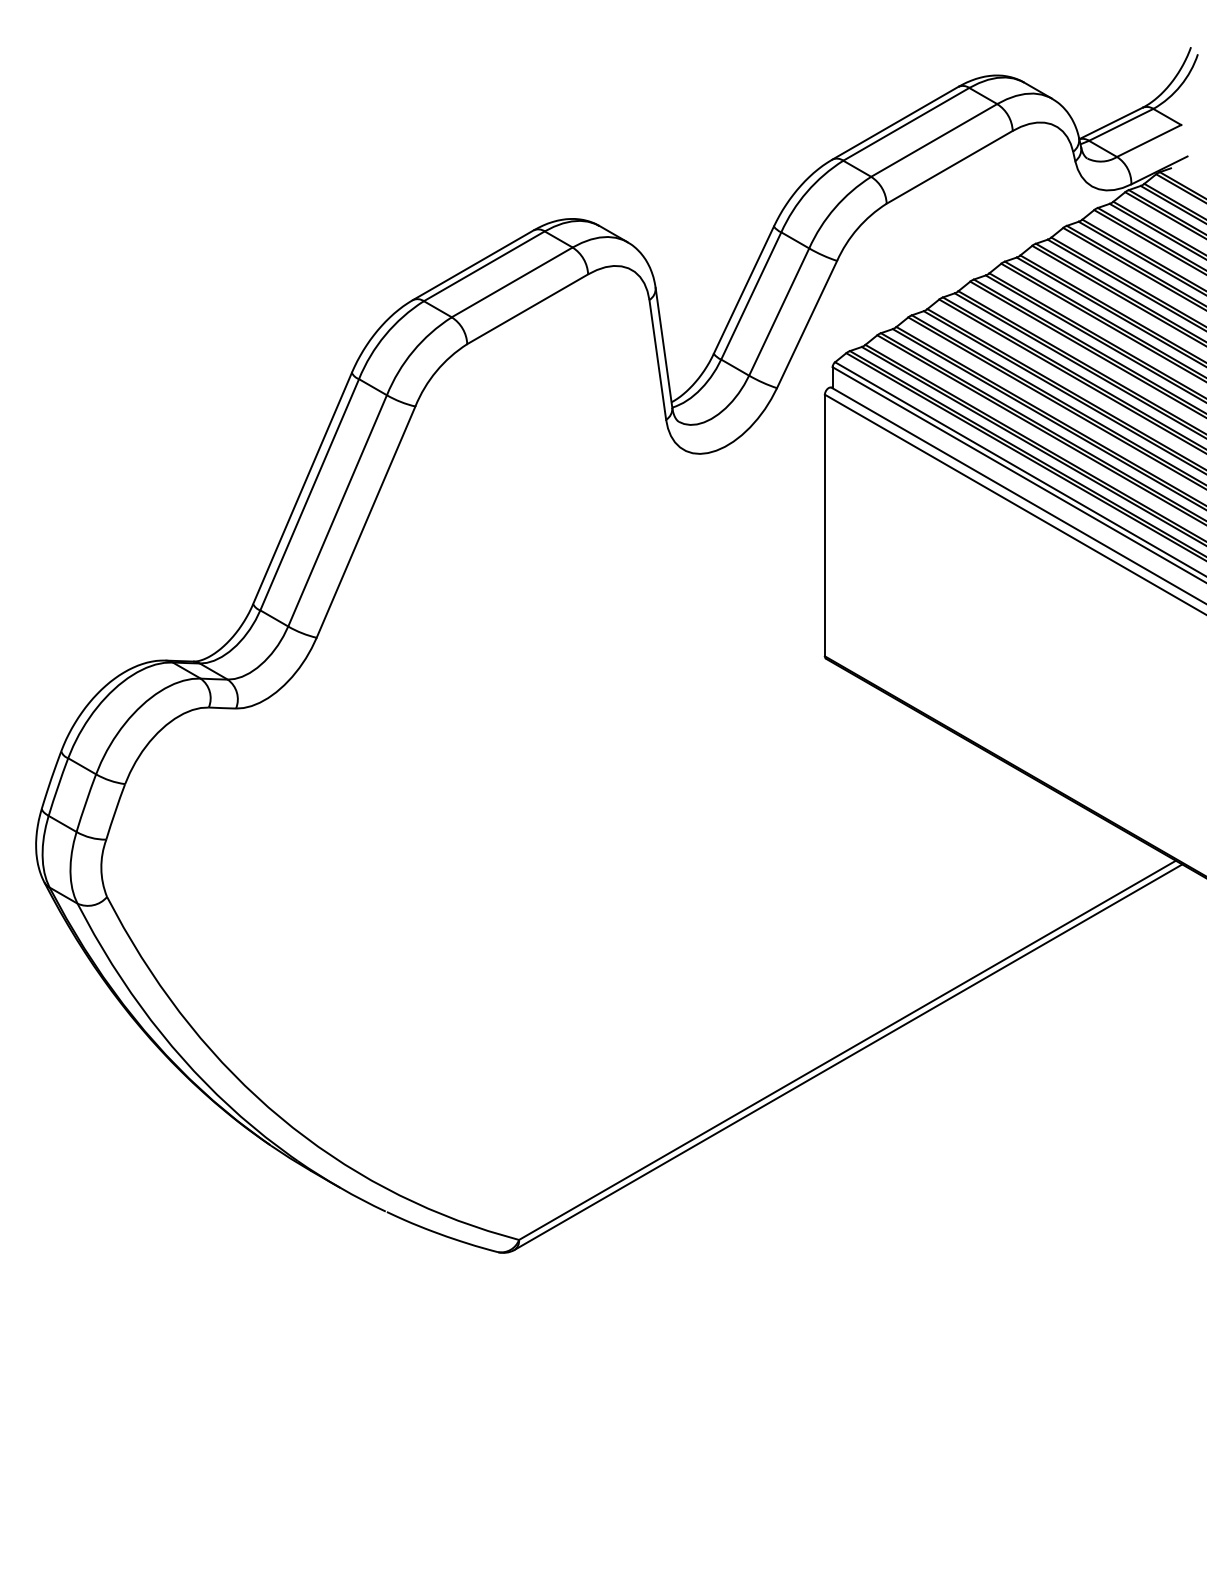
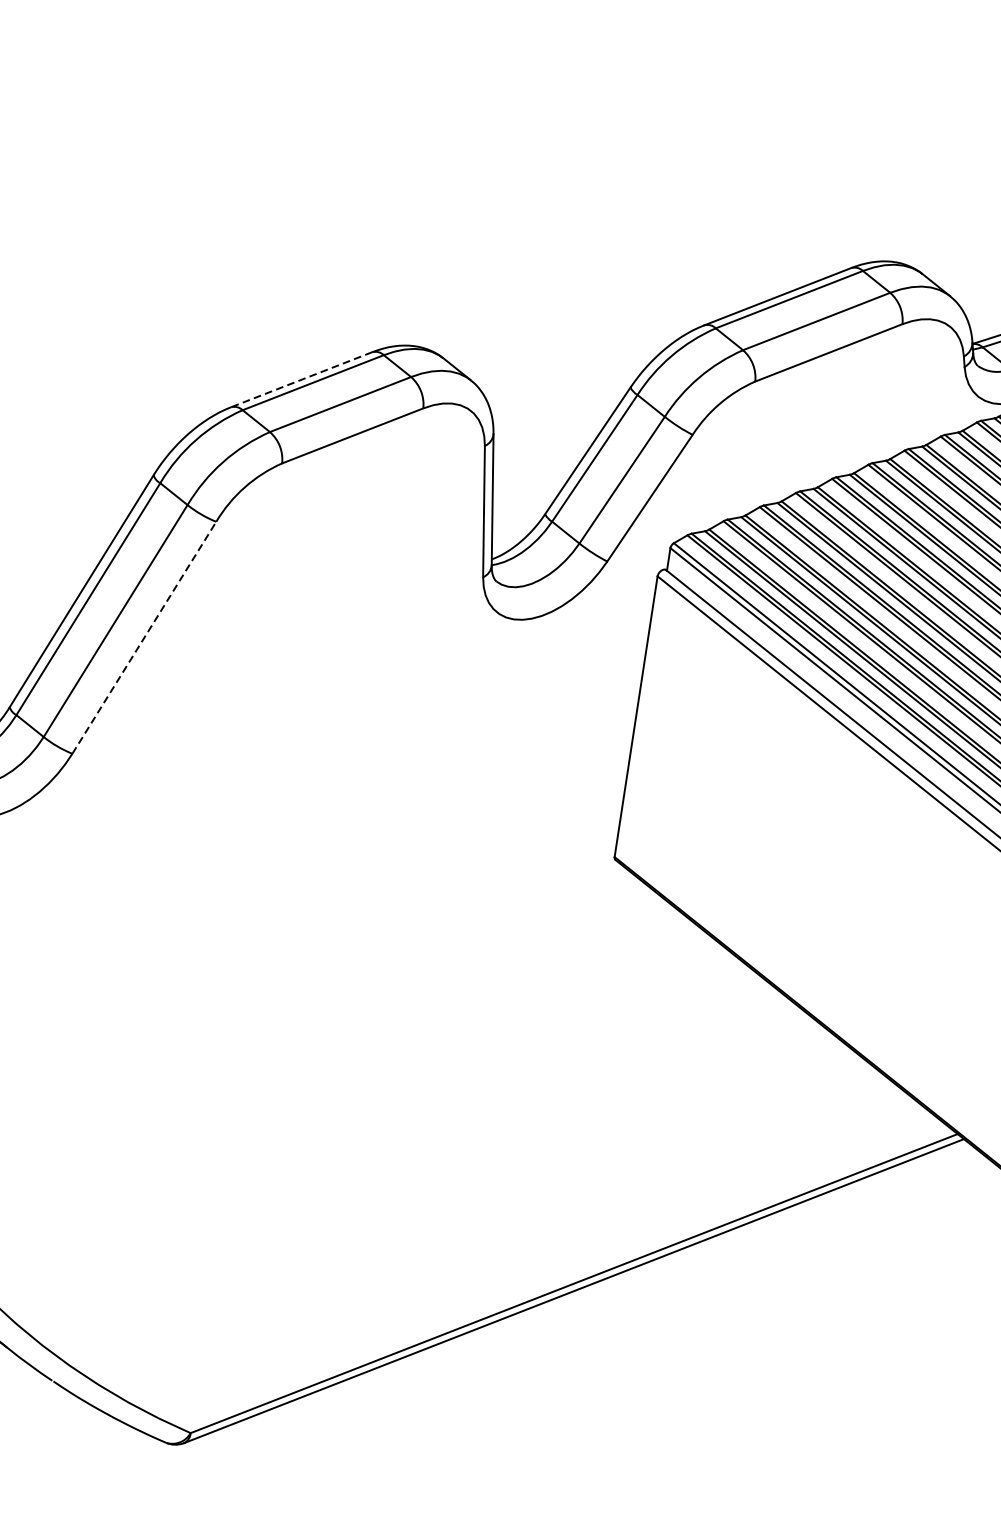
line: (473, 265) -> (301, 380), solid -> dashed
line: (366, 522) -> (144, 638), solid -> dashed

